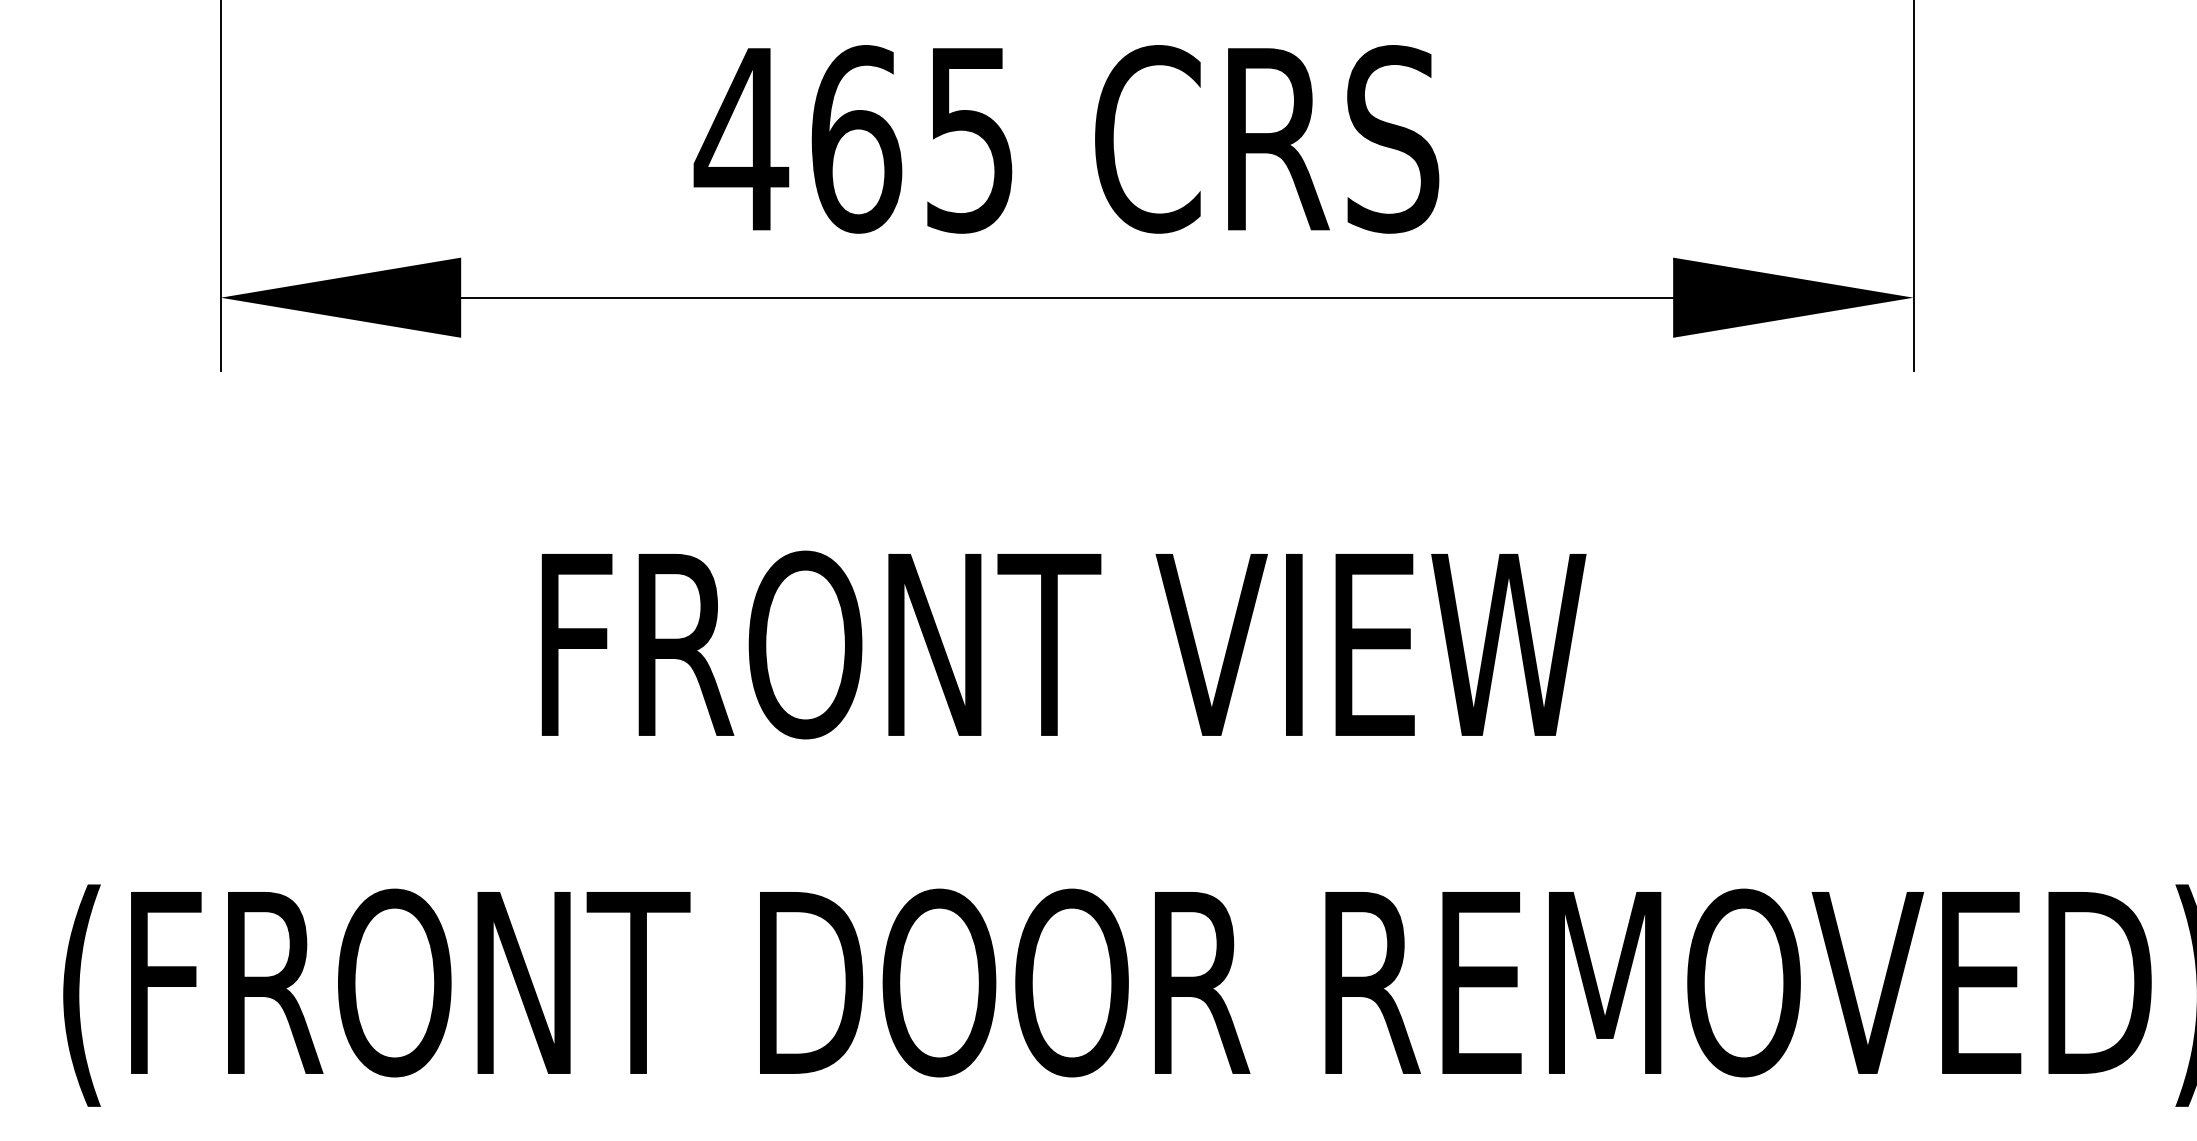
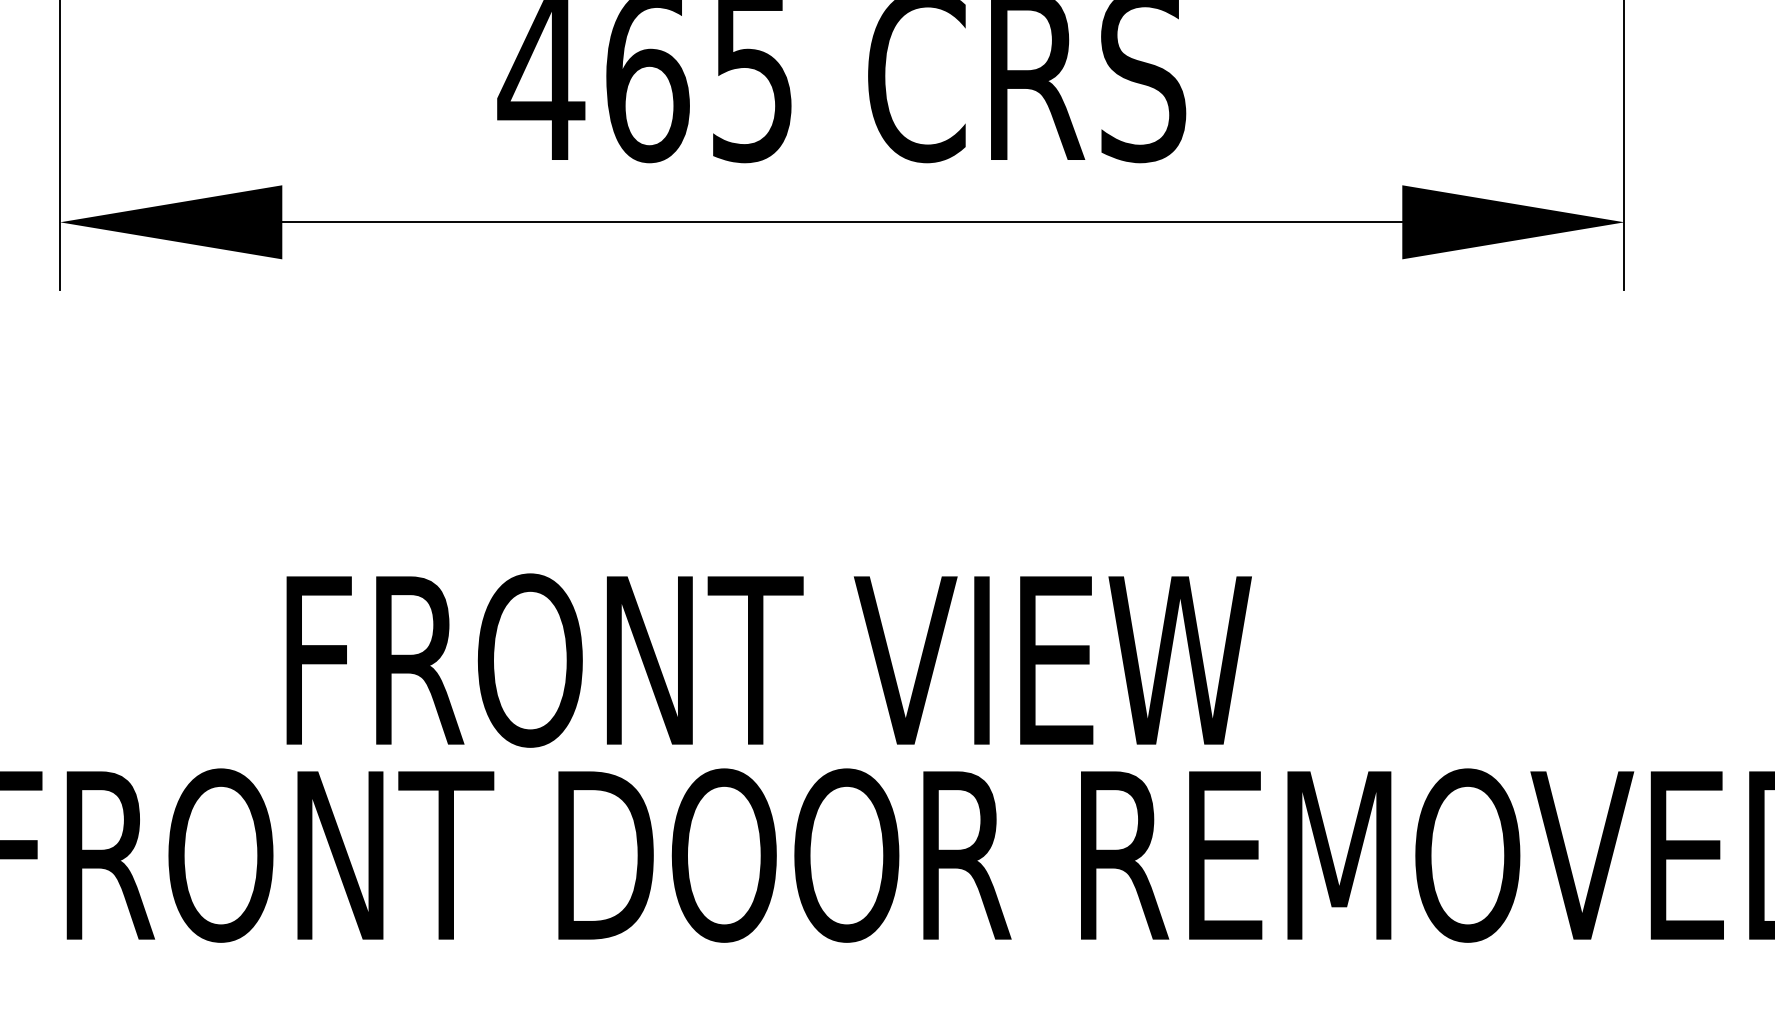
text: (1063, 644) -> (768, 660), moved

